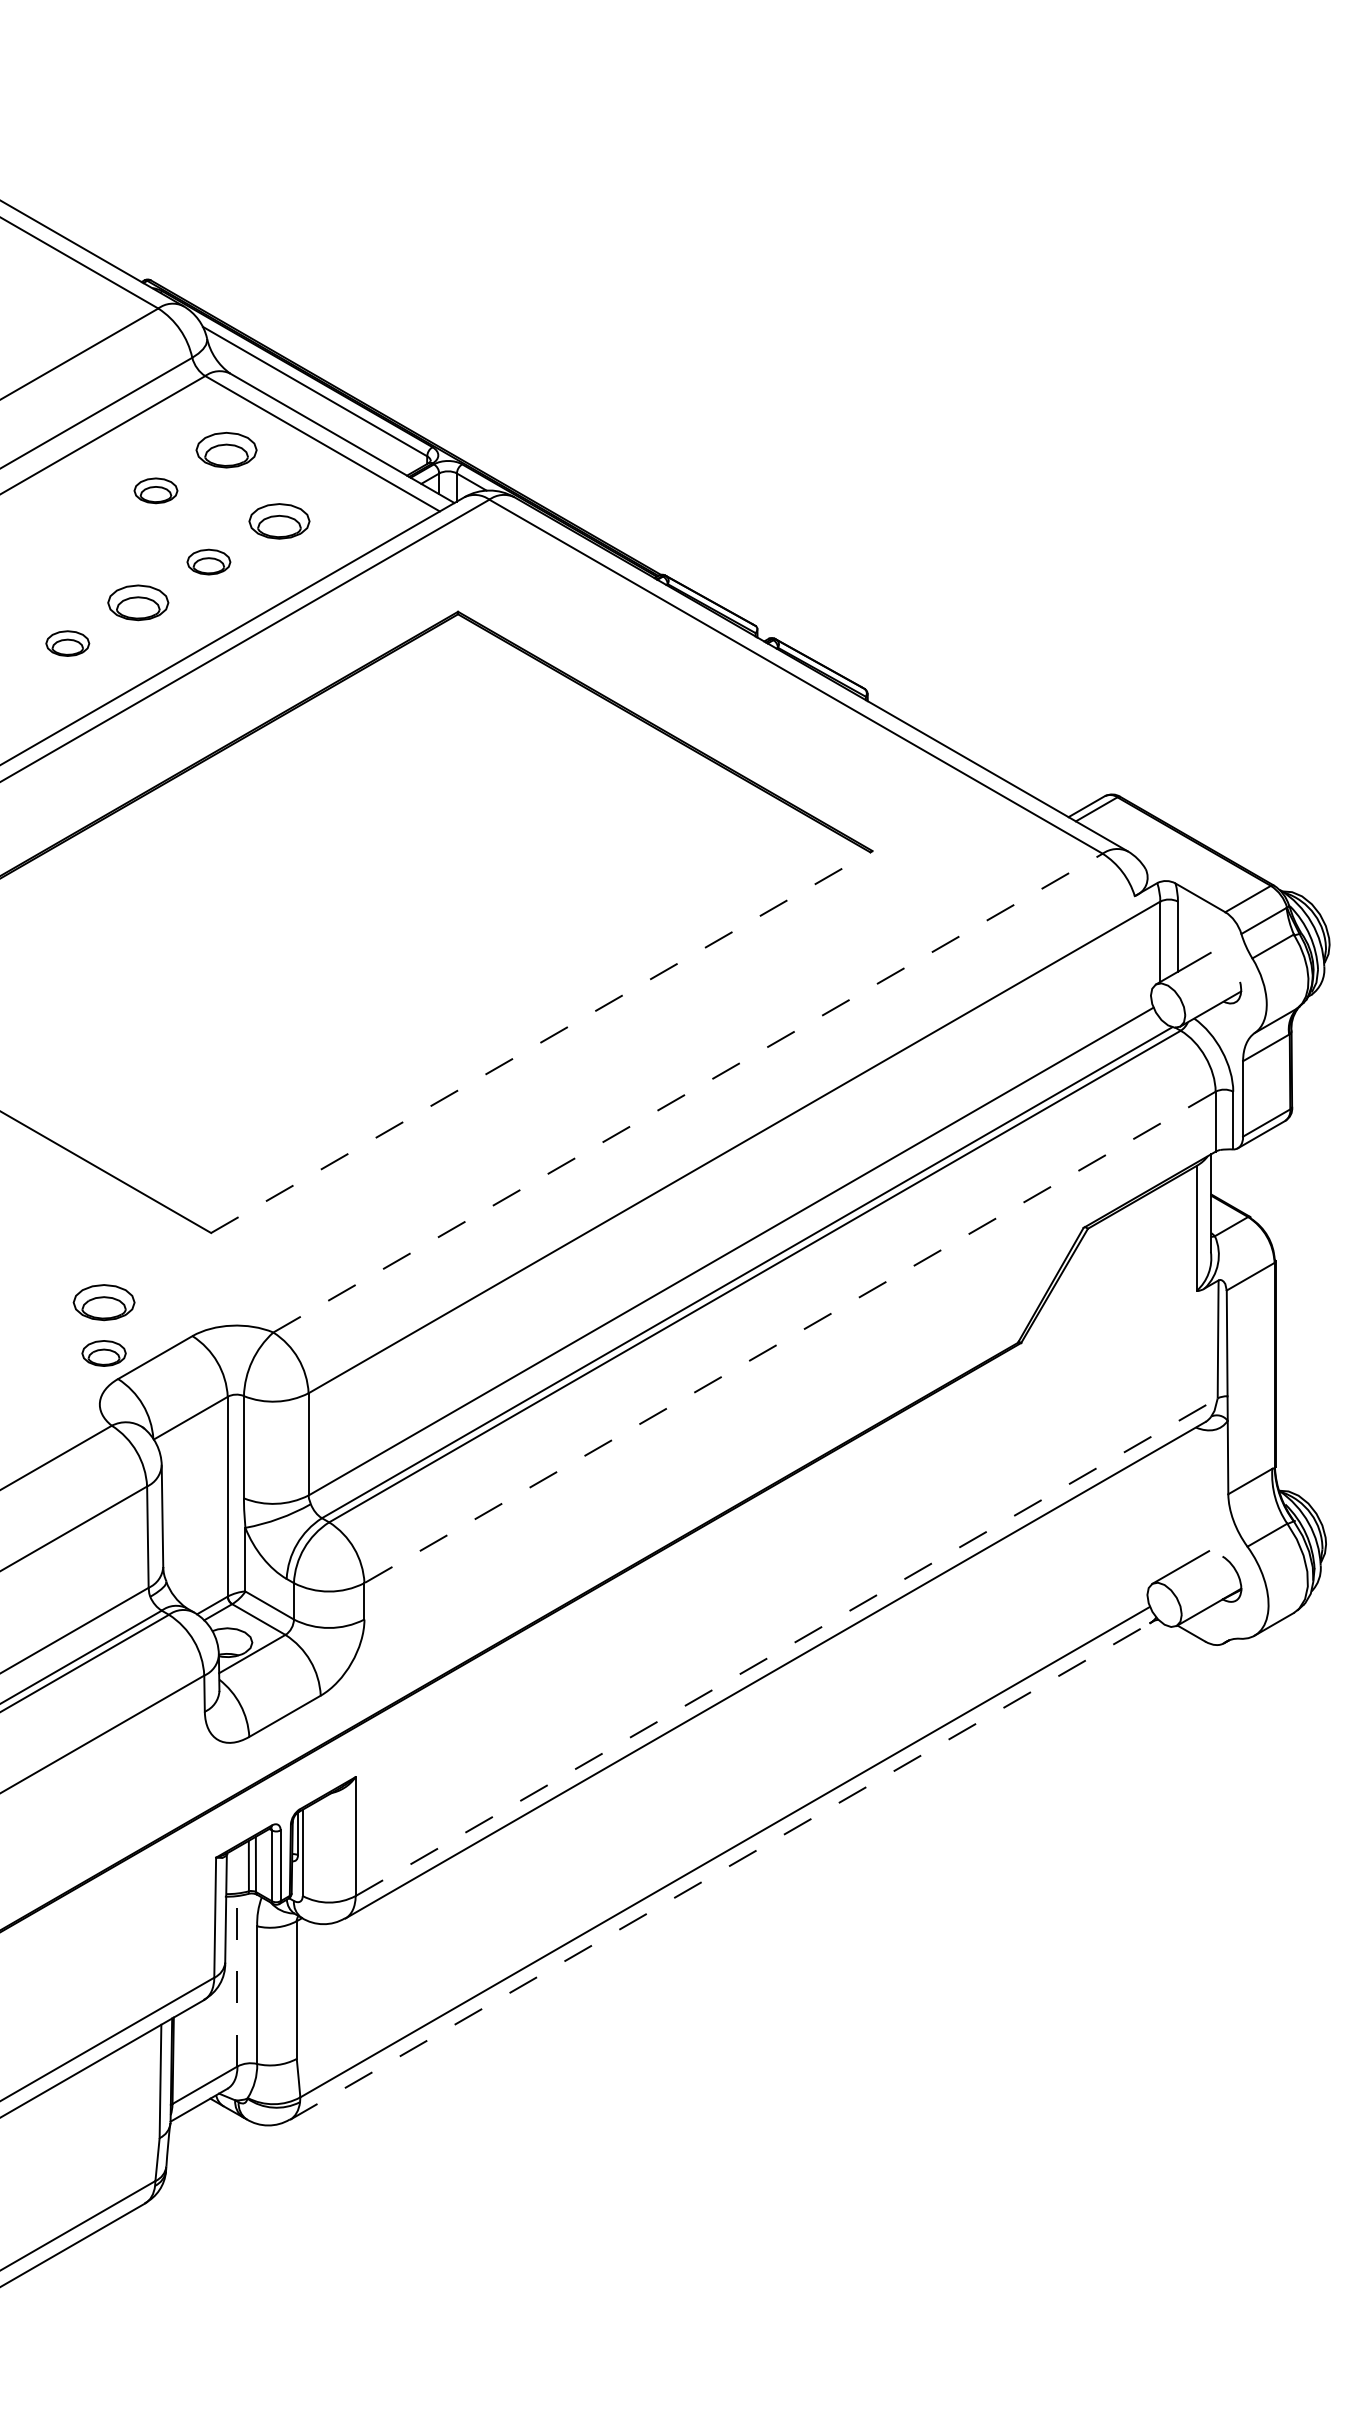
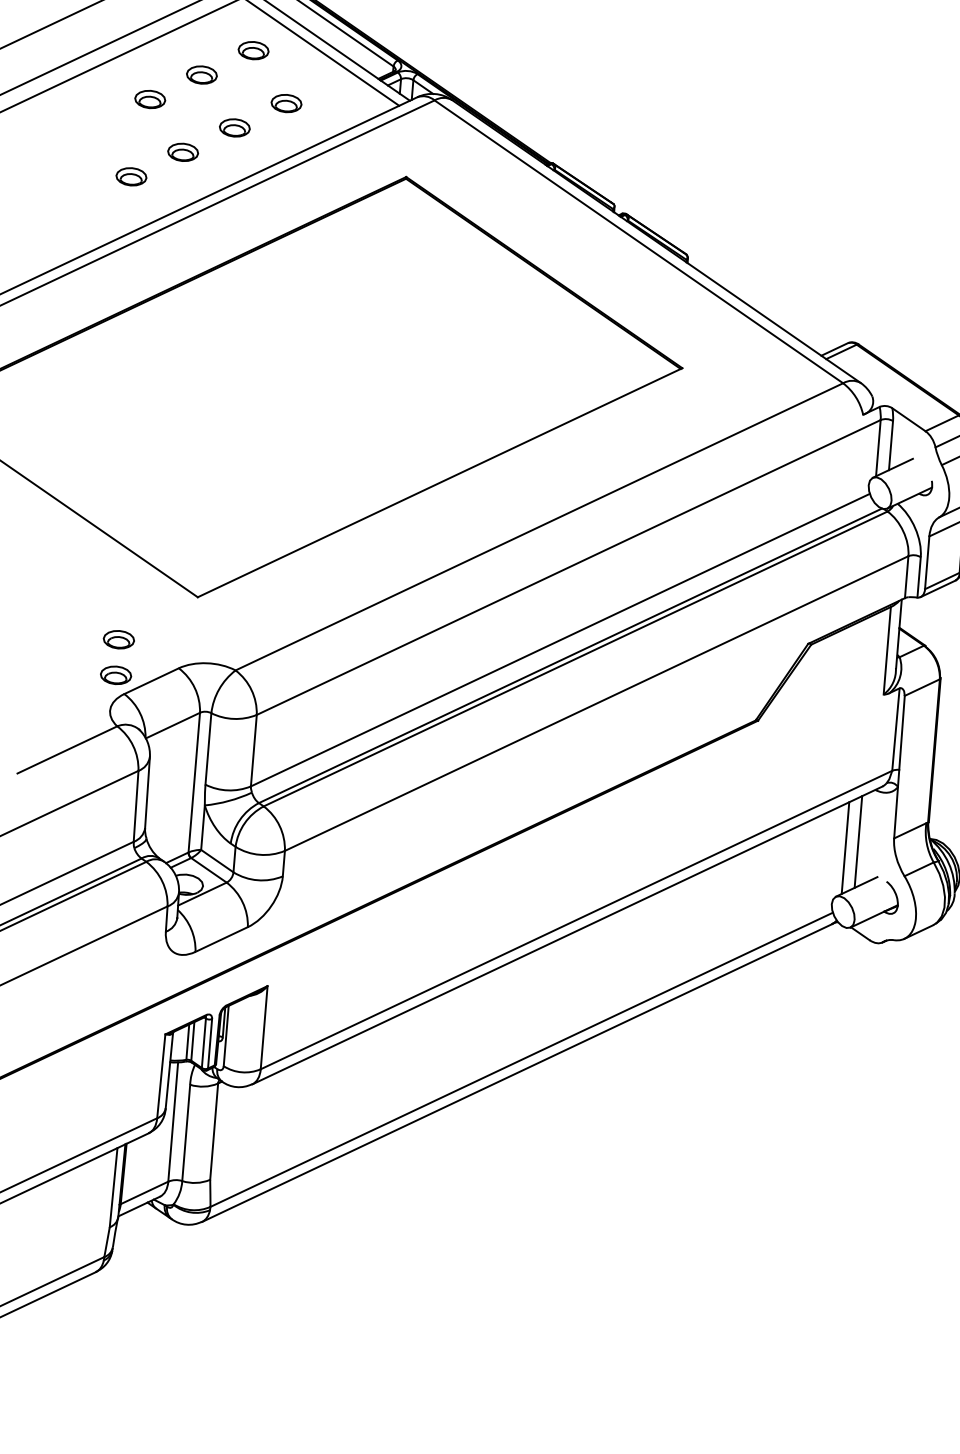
part: (226, 449) -> (253, 50), size x0.71
part: (279, 521) -> (286, 103), size x0.71
part: (85, 531) -> (150, 99), added
part: (138, 602) -> (183, 152), size x0.71
line: (541, 1042) -> (439, 483), dashed -> solid
line: (688, 1093) -> (539, 527), dashed -> solid
part: (103, 1302) -> (118, 639), size x0.71
line: (789, 1337) -> (596, 703), dashed -> solid
line: (1177, 1503) -> (858, 841), added
line: (1160, 1513) -> (845, 848), added
line: (786, 1647) -> (576, 920), dashed -> solid
line: (720, 1871) -> (517, 1073), dashed -> solid
line: (237, 1980) -> (173, 1121), dashed -> solid

